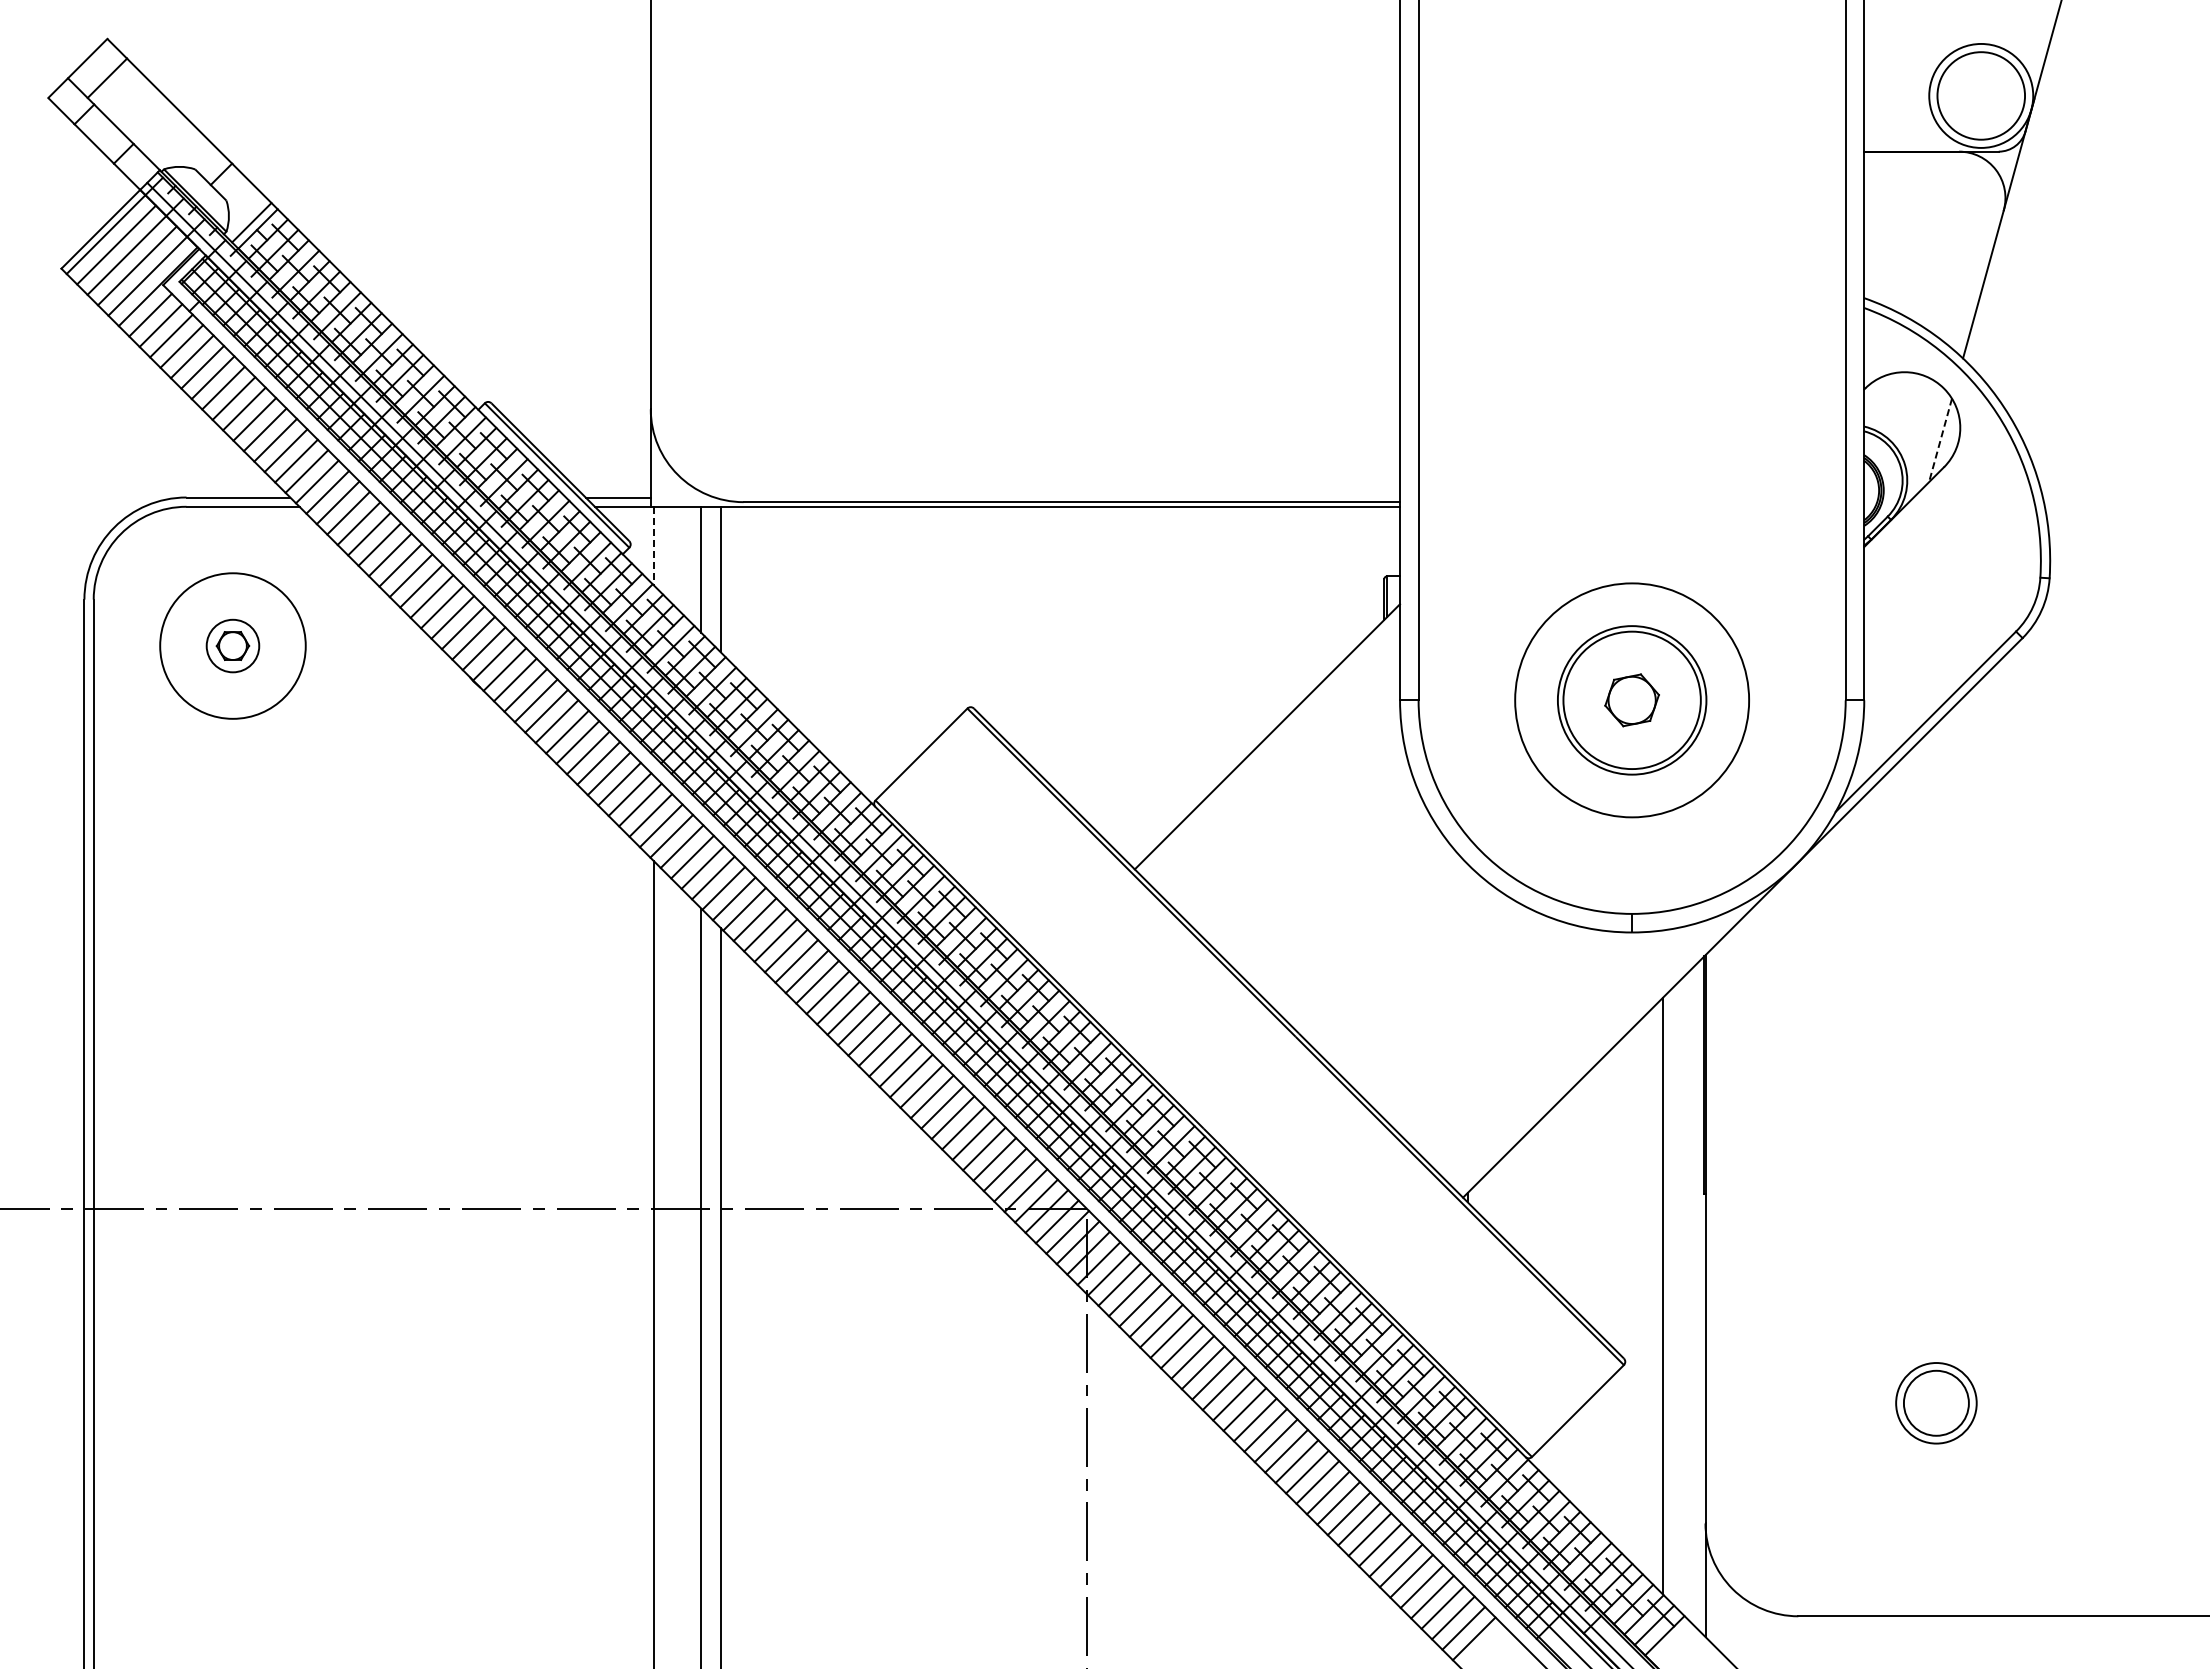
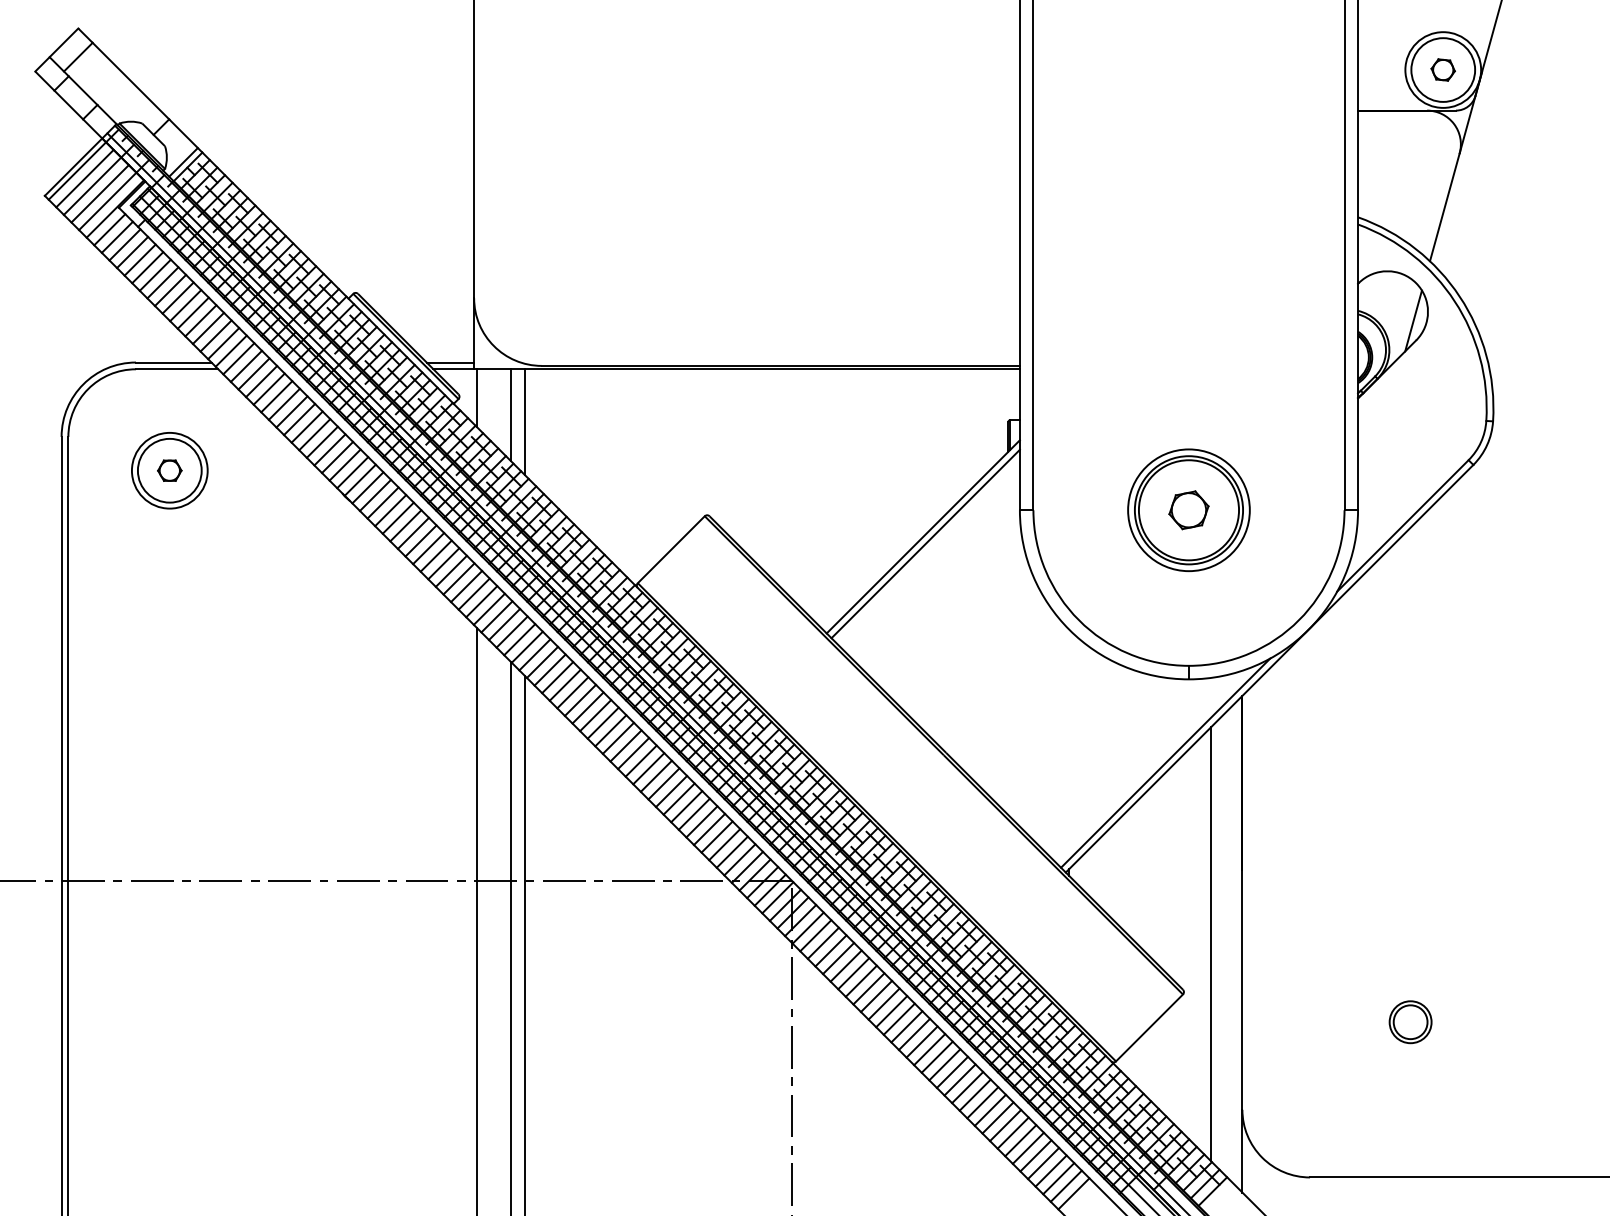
part: (1981, 95) -> (1443, 69), added
line: (1940, 440) -> (1413, 321), dashed -> solid
line: (654, 546) -> (476, 398), dashed -> solid
circle: (232, 645) -> (169, 470), size x1.67
circle: (232, 646) -> (169, 471), size x0.71
circle: (1631, 699) -> (1188, 509), size x0.71
line: (1270, 746) -> (925, 543), added
line: (1599, 1047) -> (1165, 763), added
part: (1936, 1402) -> (1410, 1021), size x0.71

